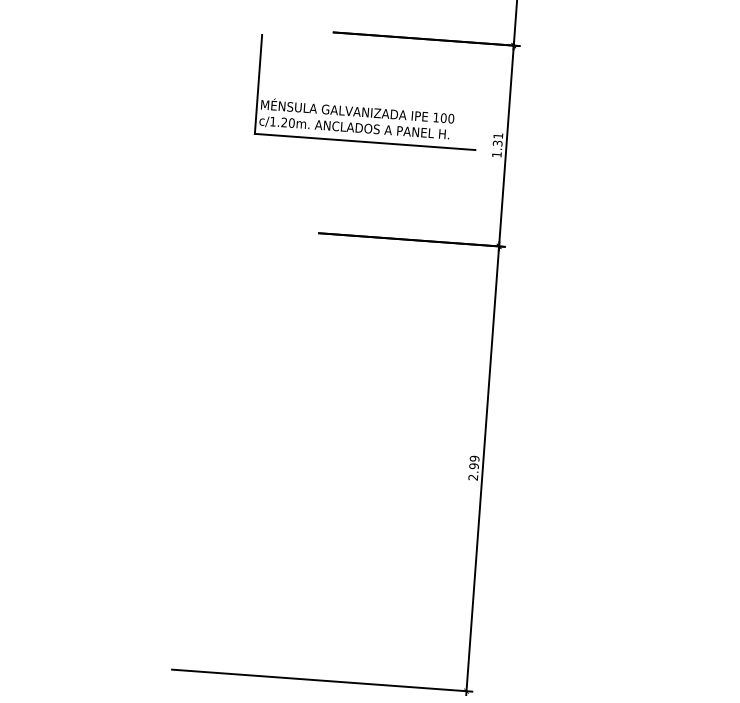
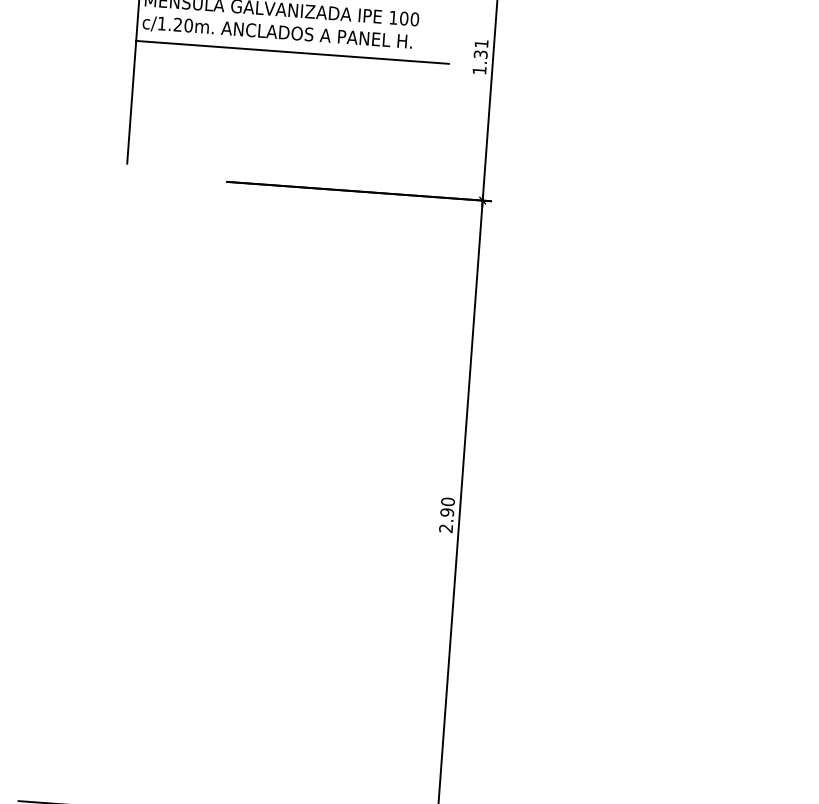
line: (251, 176) -> (131, 101), added
text: (474, 458) -> (447, 501), 2.99 -> 2.90

